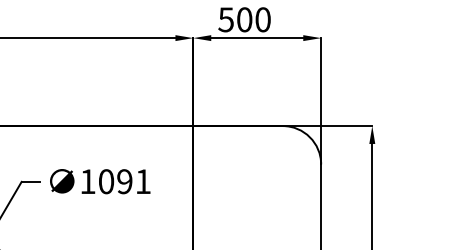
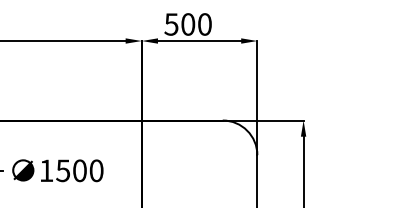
text: (124, 181) -> (79, 170), 1091 -> 1500

